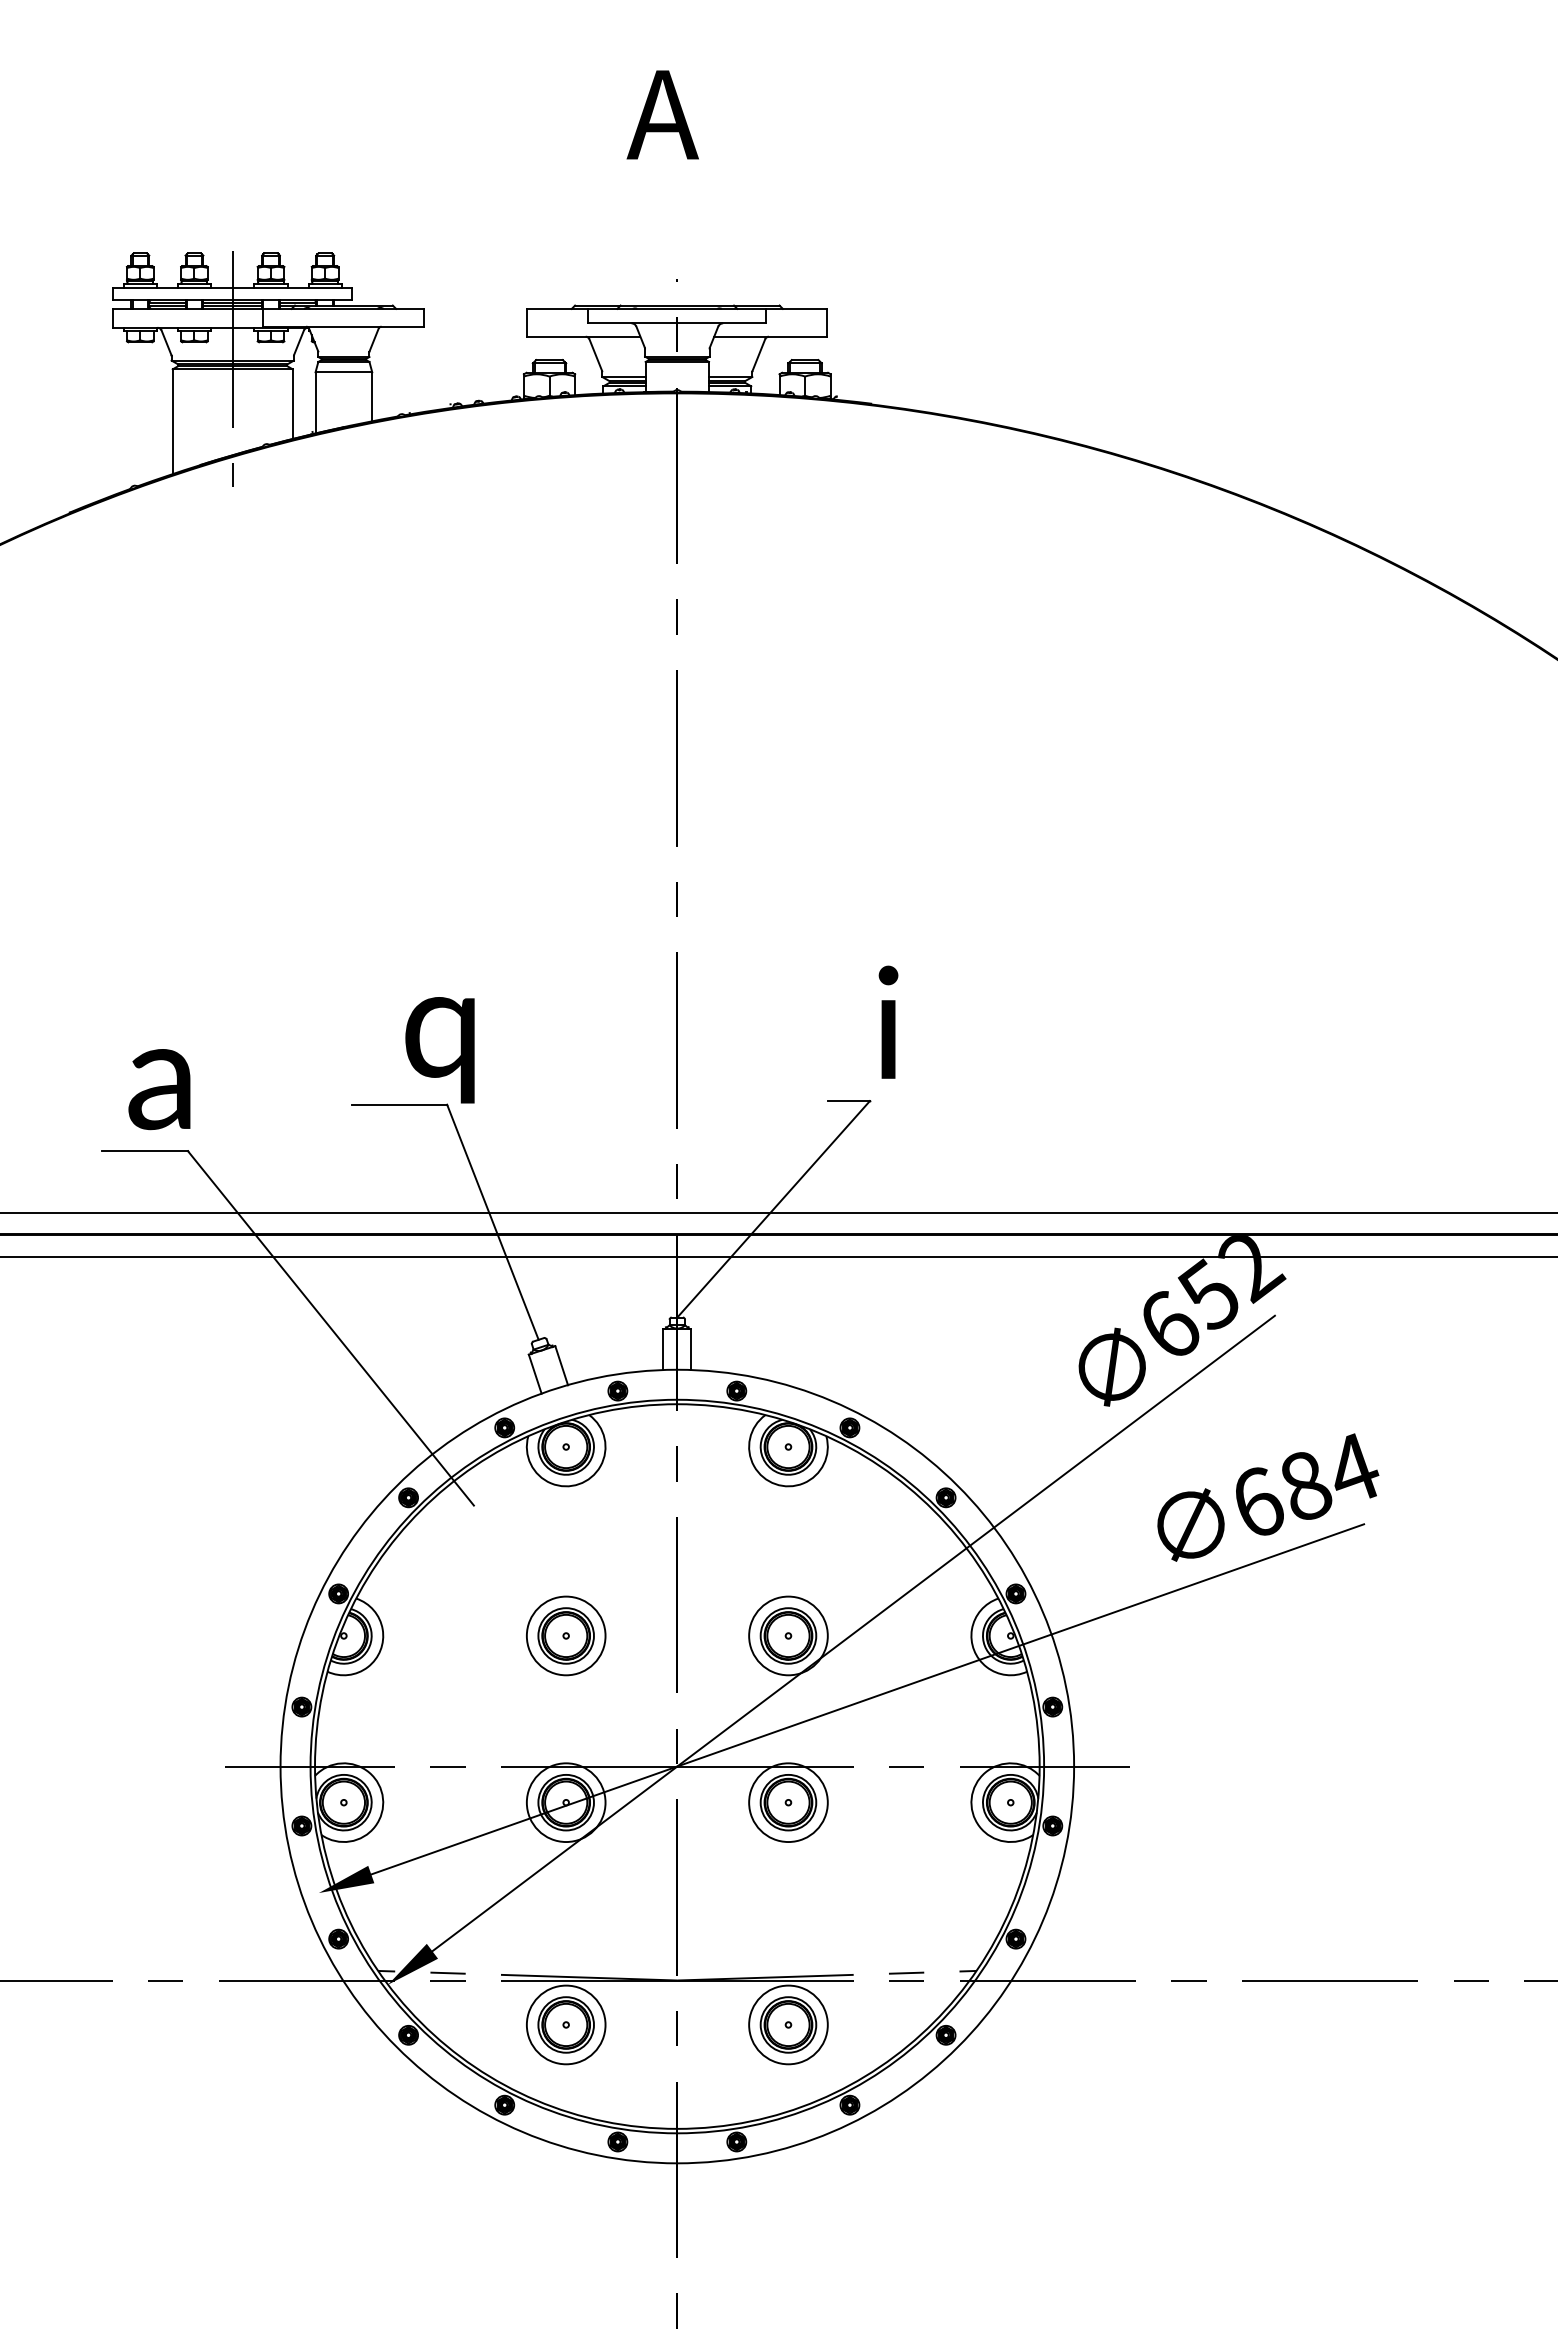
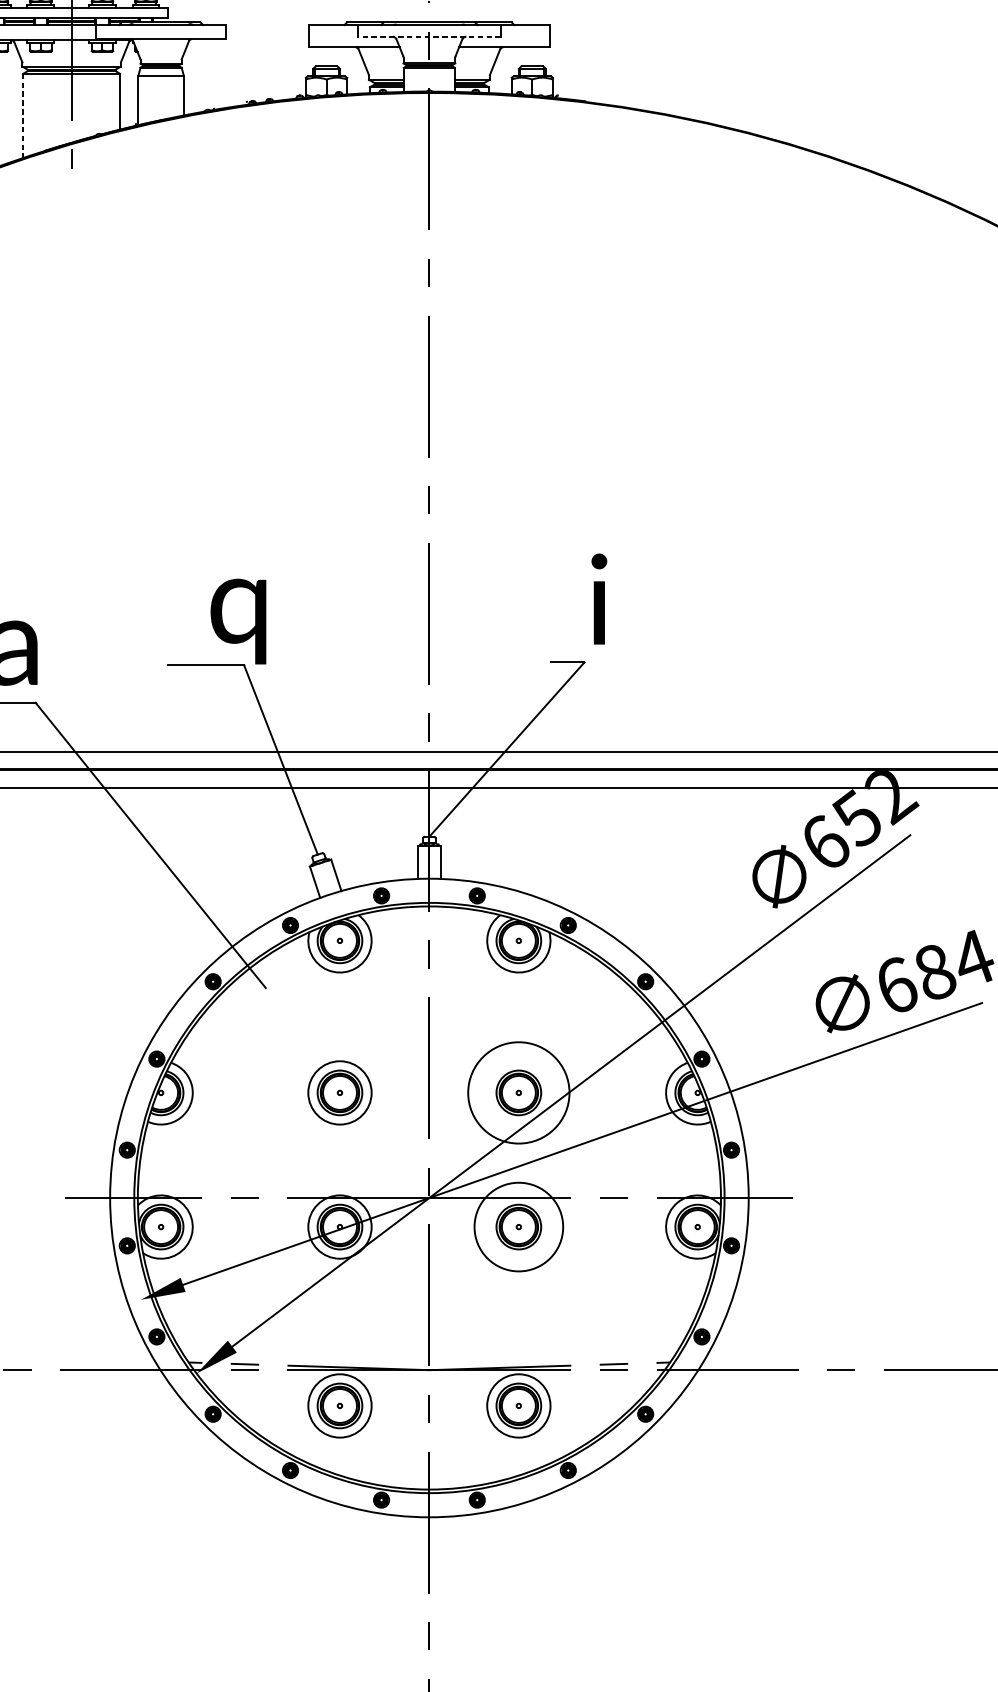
line: (677, 323) -> (429, 36), solid -> dashed
line: (172, 422) -> (23, 116), solid -> dashed
circle: (788, 1635) -> (518, 1092), size x1.6
circle: (788, 1802) -> (518, 1226), size x1.4

